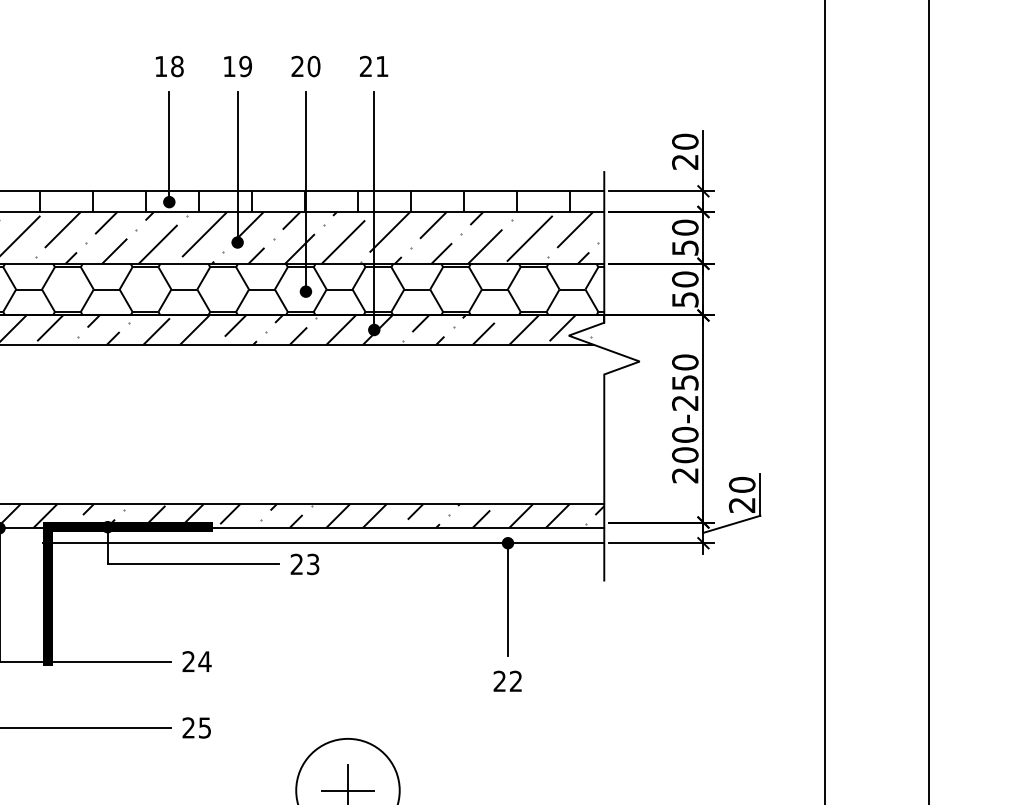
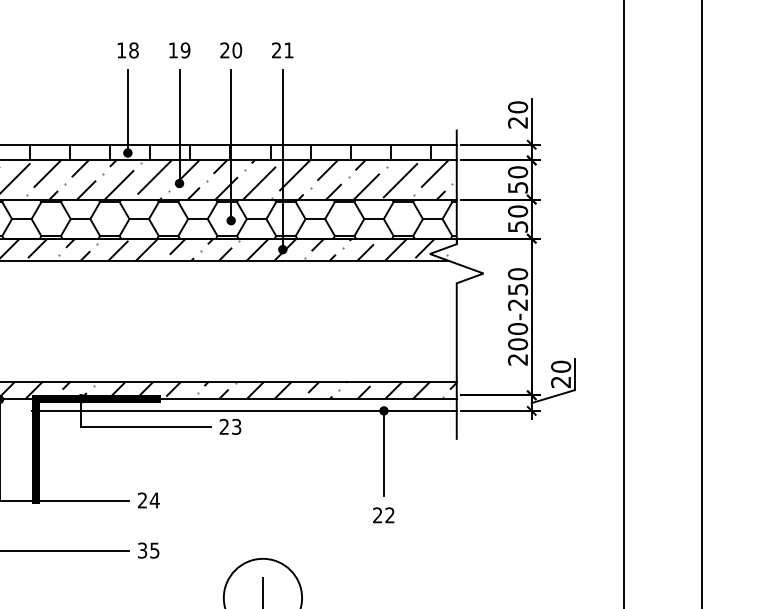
text: (188, 727) -> (142, 550), 25 -> 35
line: (347, 789) -> (262, 597), removed

